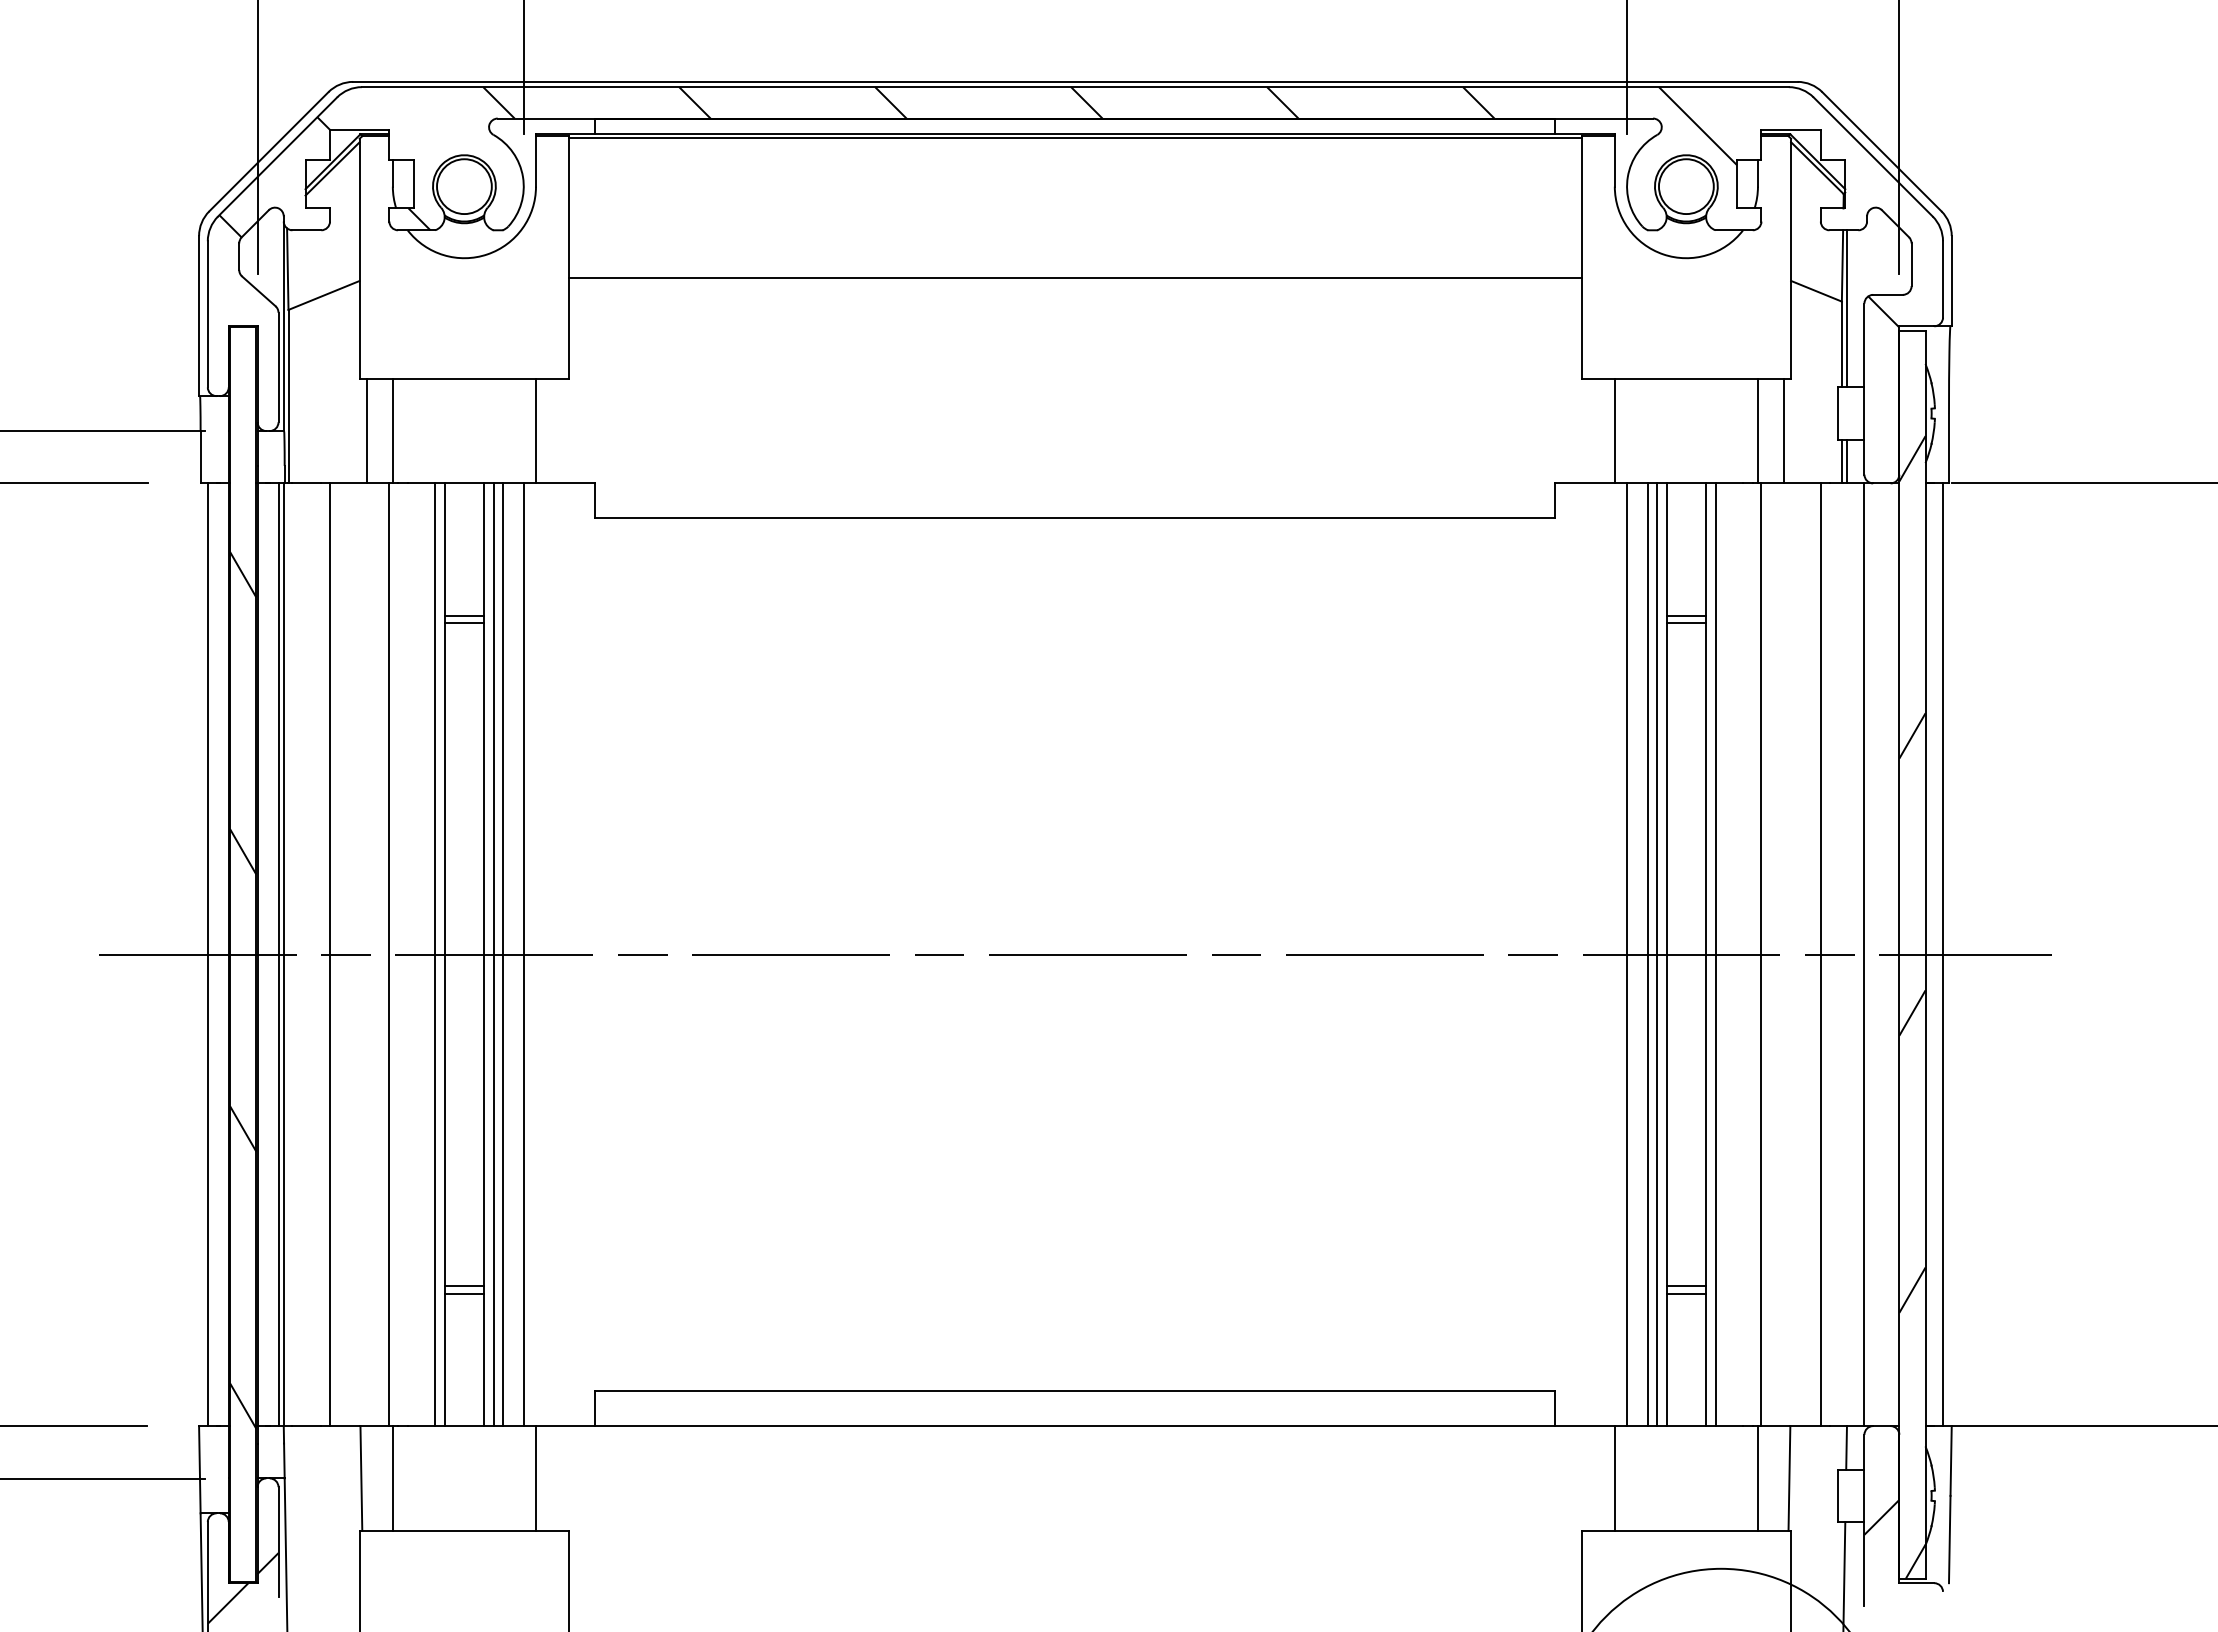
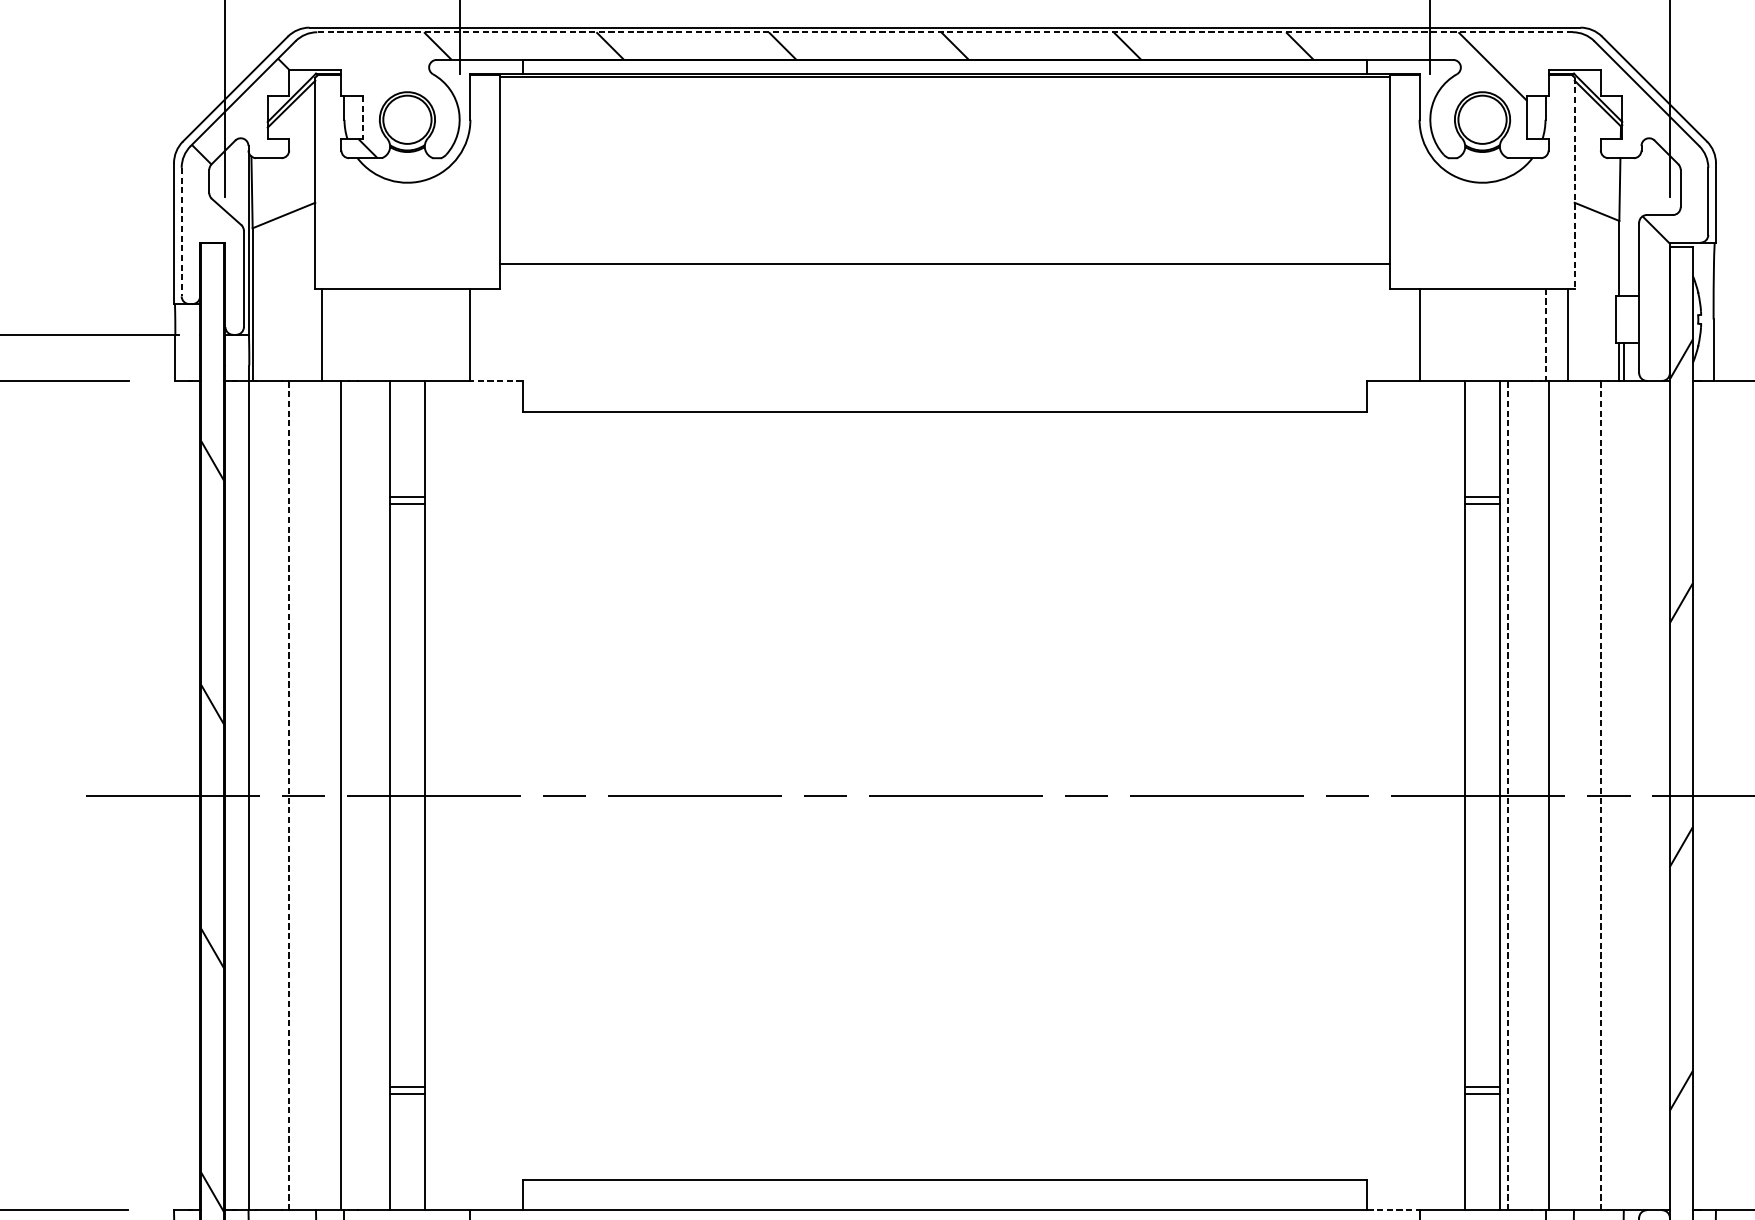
line: (1074, 87) -> (944, 32), solid -> dashed
line: (413, 184) -> (362, 117), solid -> dashed
line: (1791, 258) -> (1575, 183), solid -> dashed
line: (1075, 278) -> (945, 263), moved
line: (1846, 308) -> (1623, 227), removed
line: (207, 314) -> (181, 232), solid -> dashed
line: (392, 430) -> (344, 334), removed
line: (1757, 431) -> (1545, 335), solid -> dashed
line: (565, 483) -> (496, 380), solid -> dashed
line: (207, 954) -> (181, 795), removed
line: (278, 954) -> (243, 795), removed
line: (330, 954) -> (289, 795), solid -> dashed
line: (435, 954) -> (382, 795), removed
line: (493, 954) -> (433, 795), removed
line: (502, 954) -> (440, 795), removed
line: (523, 954) -> (459, 795), removed
line: (1627, 954) -> (1430, 795), removed
line: (1648, 954) -> (1449, 795), removed
line: (1657, 954) -> (1457, 795), removed
line: (1715, 954) -> (1508, 795), solid -> dashed
line: (1820, 954) -> (1600, 795), solid -> dashed
line: (1864, 954) -> (1639, 795), removed
line: (1943, 954) -> (1708, 795), removed
line: (1585, 1426) -> (1393, 1210), solid -> dashed

